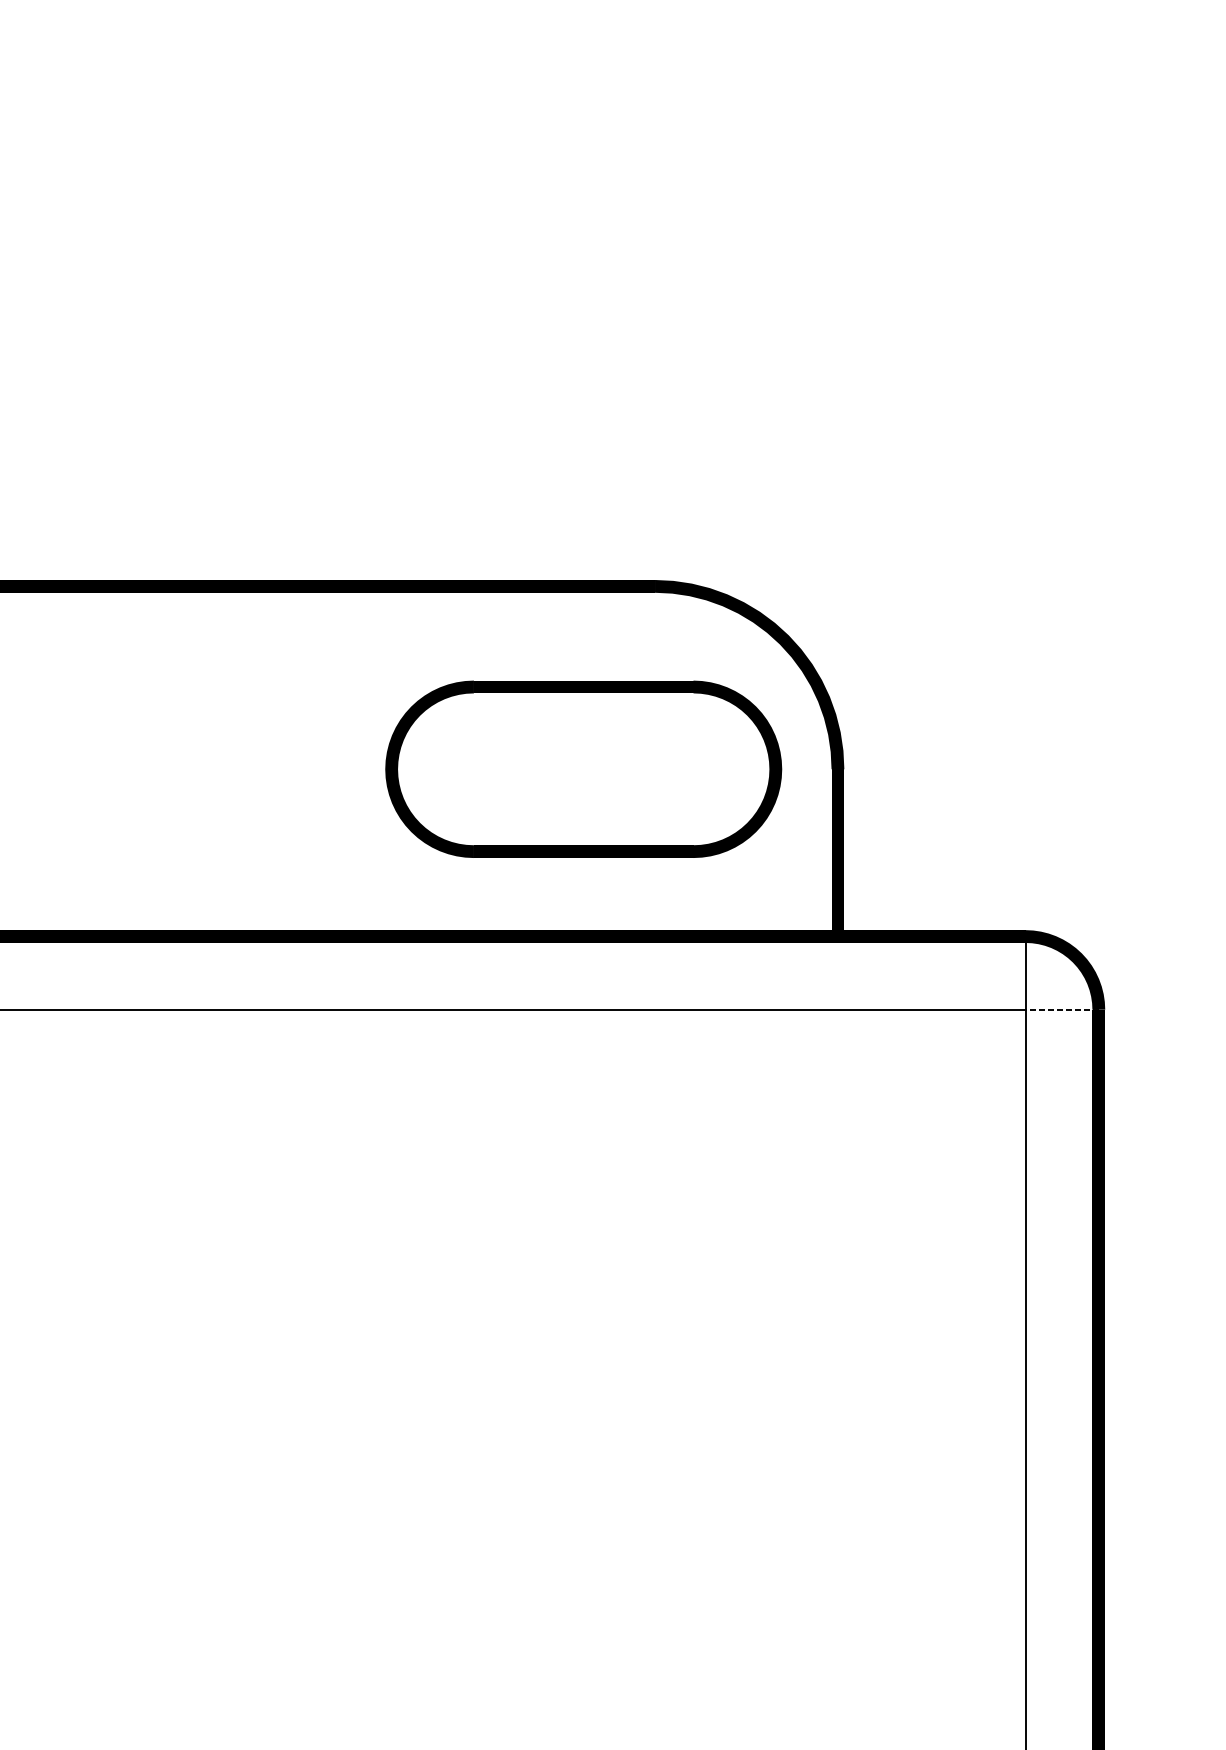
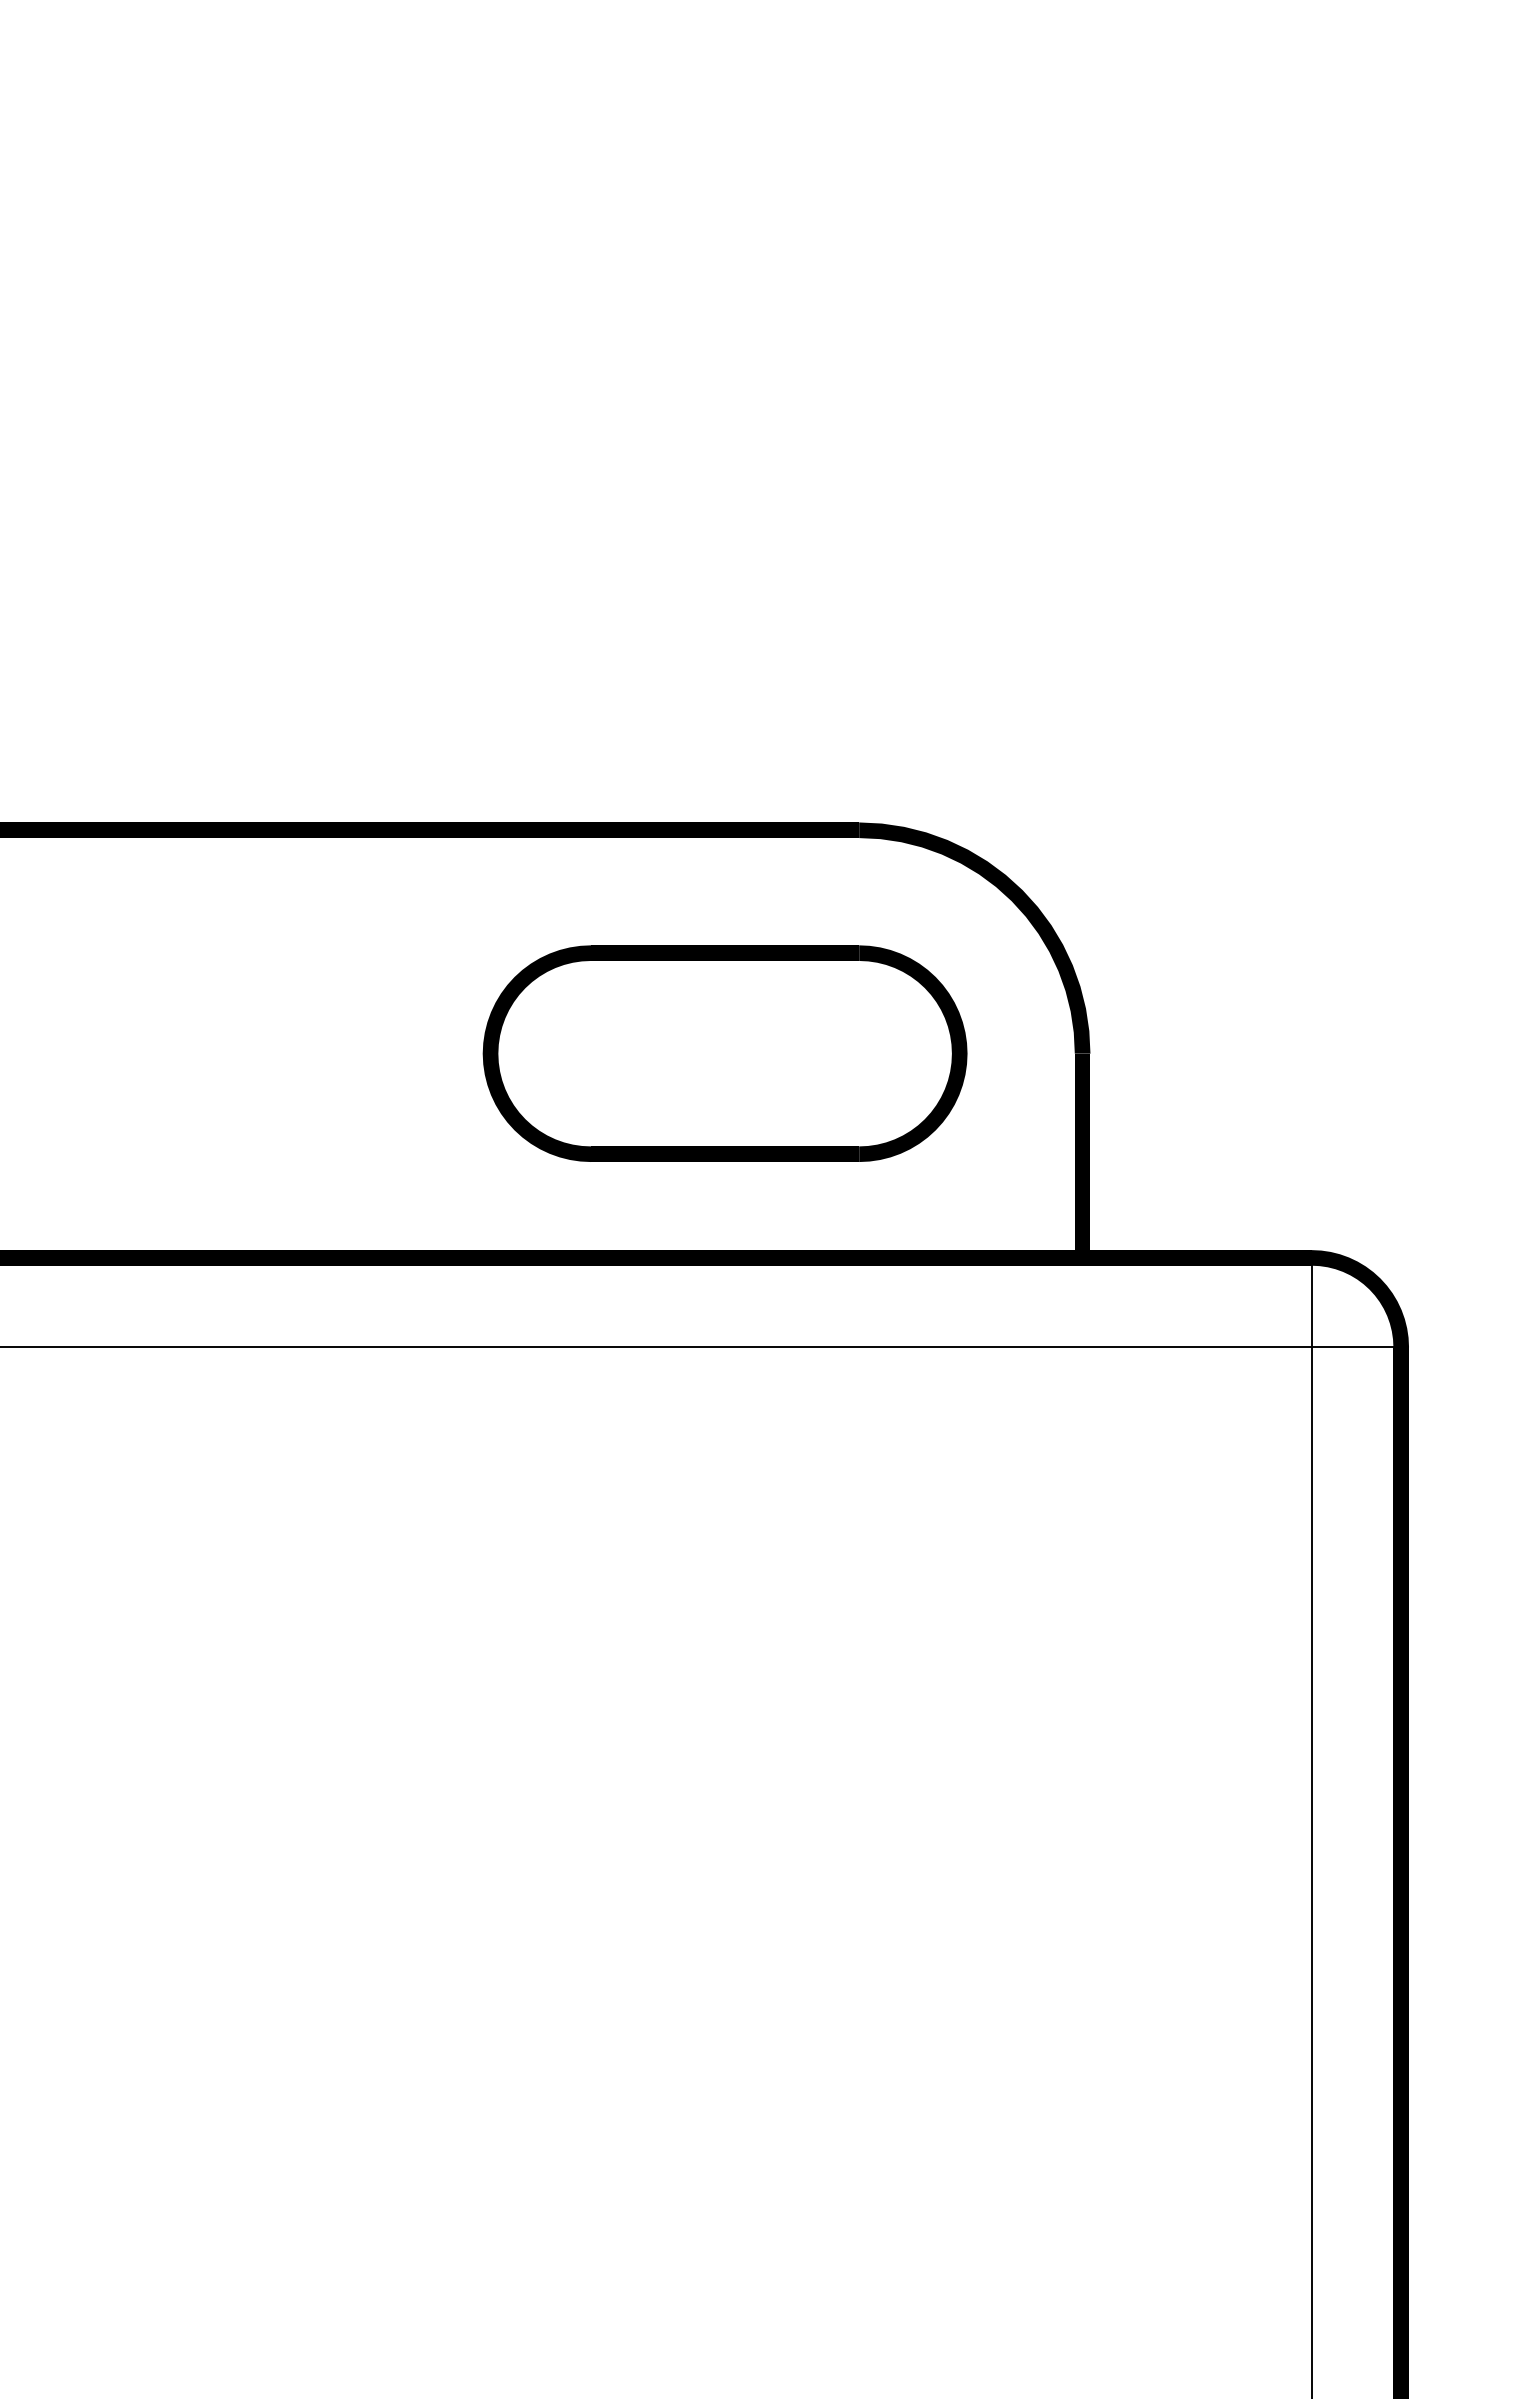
part: (583, 769) -> (724, 1053), moved
line: (1062, 1009) -> (1356, 1347), dashed -> solid

